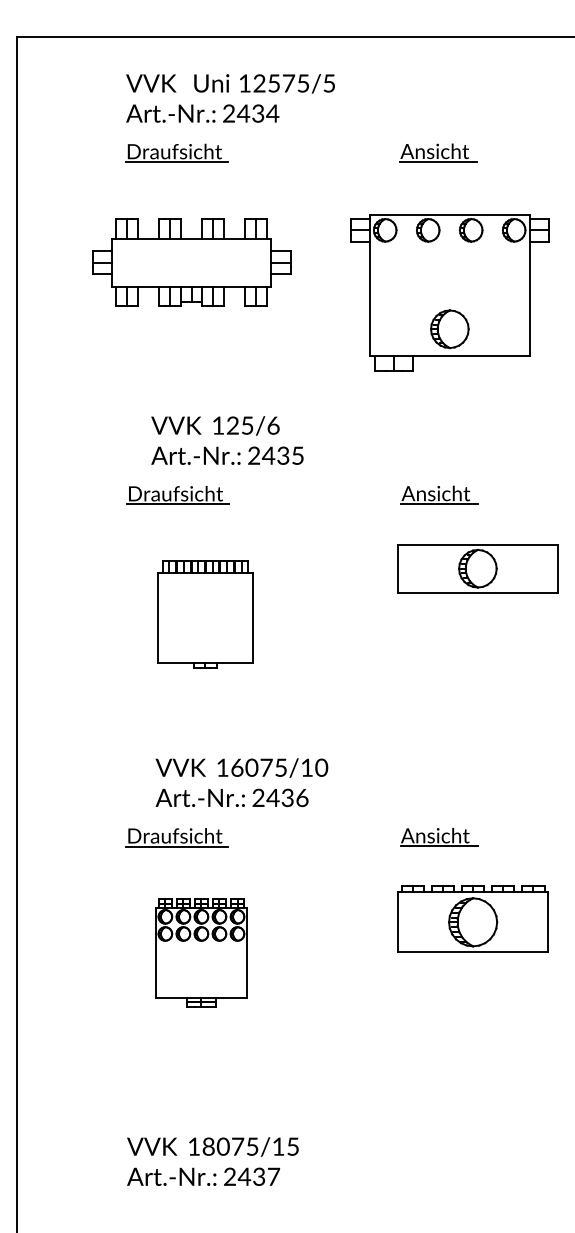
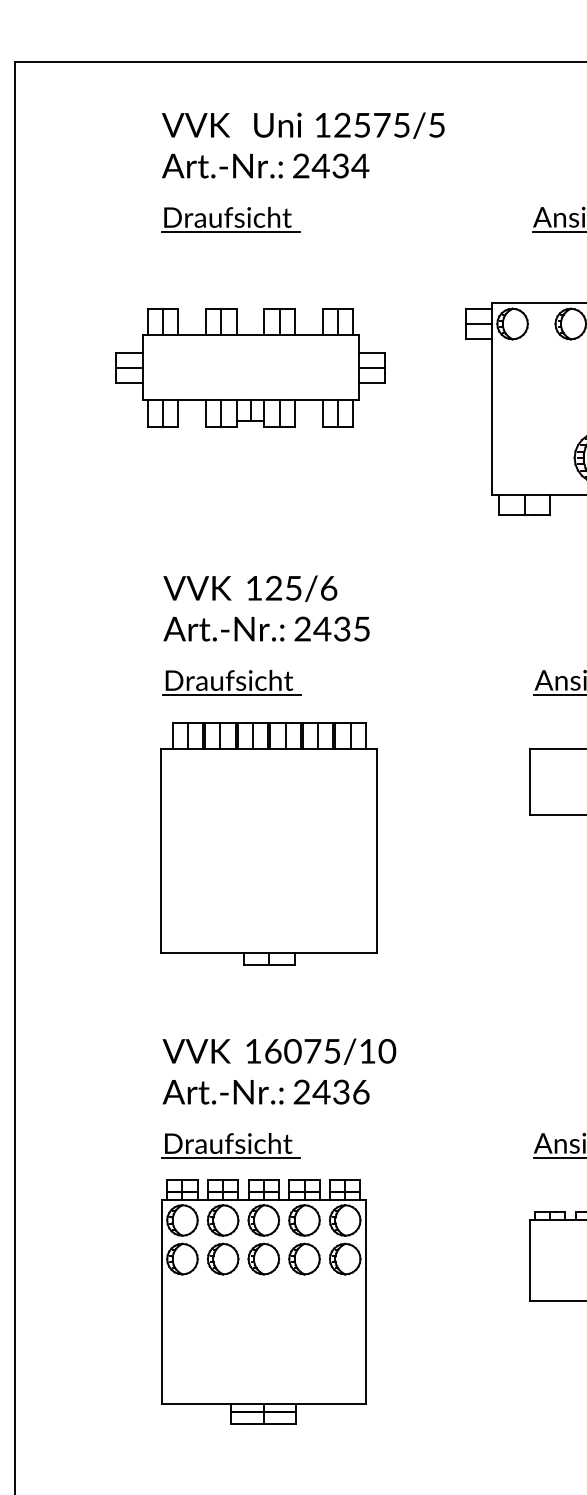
text: (227, 440) -> (266, 608), moved
part: (205, 614) -> (269, 843), size x1.67
text: (241, 782) -> (278, 1071), moved
part: (201, 952) -> (263, 1301), size x1.67

